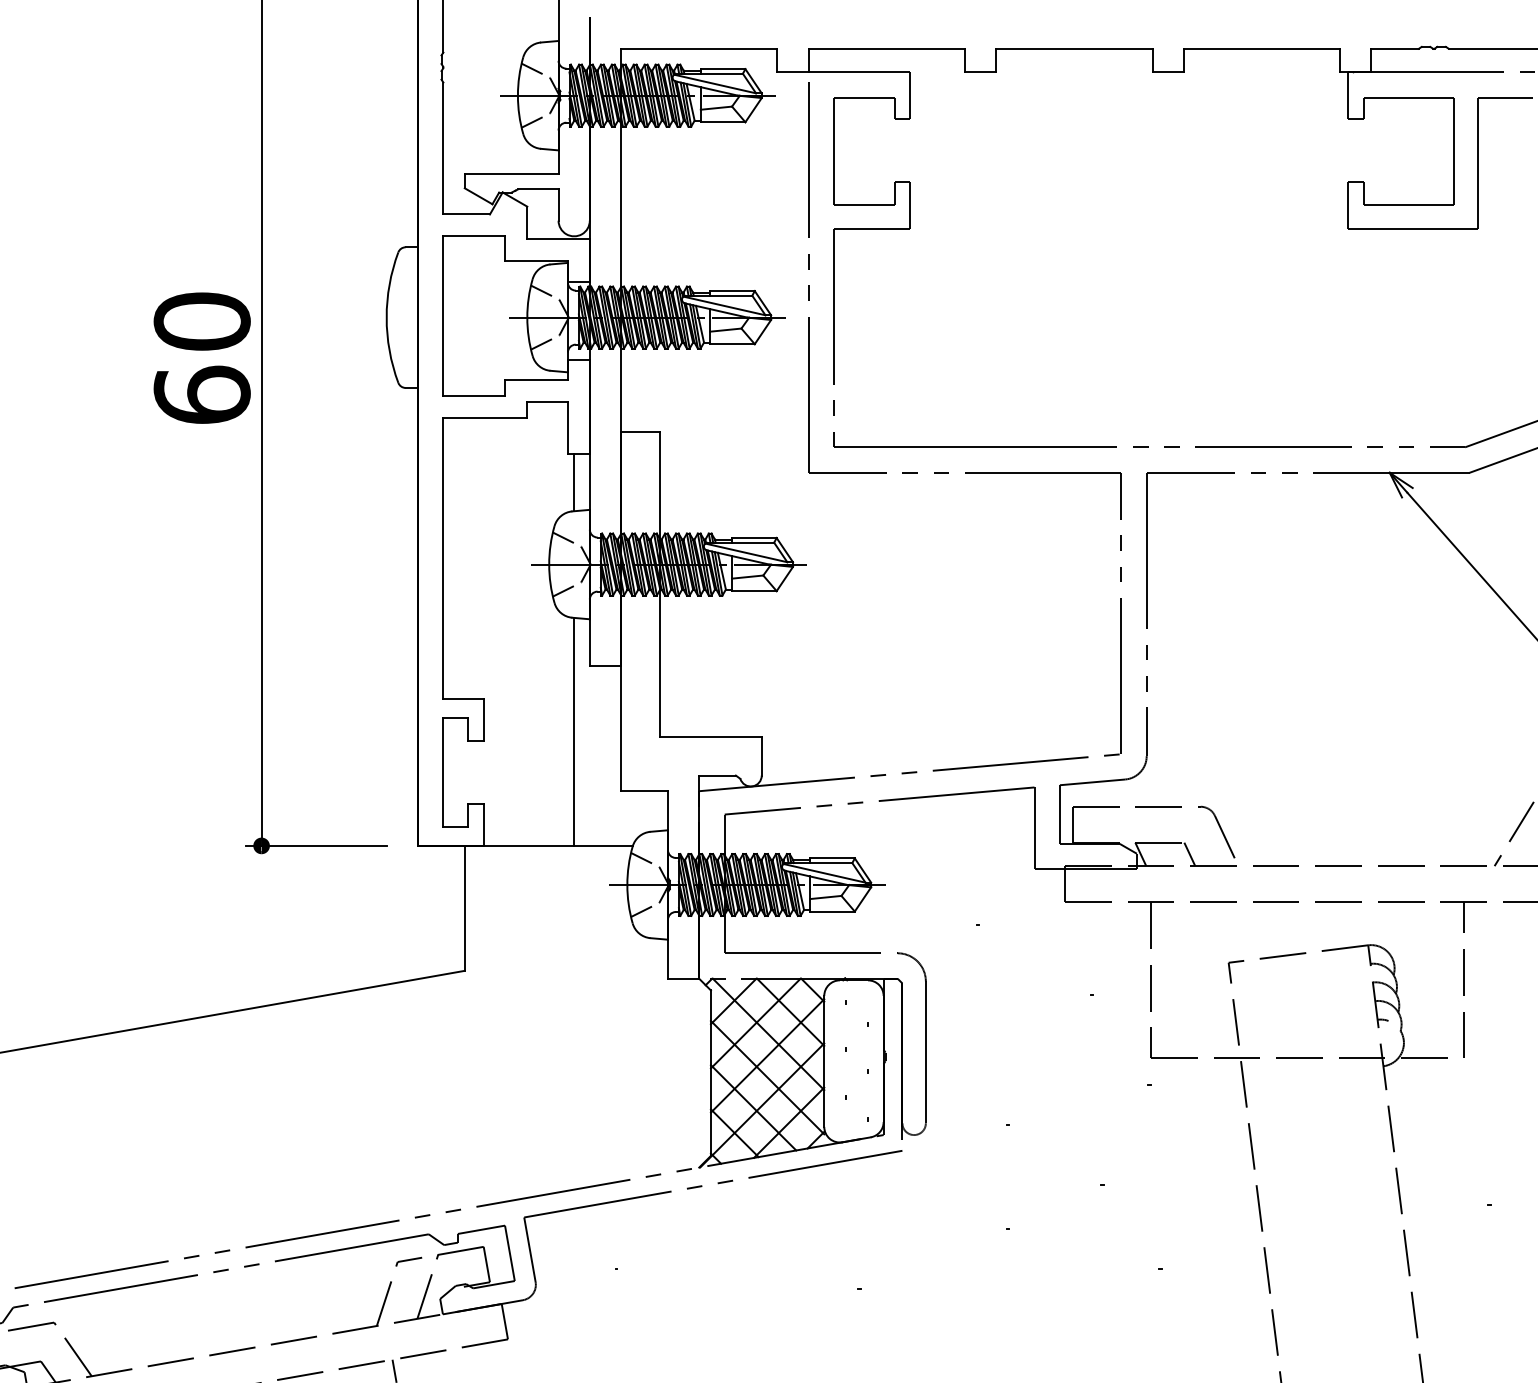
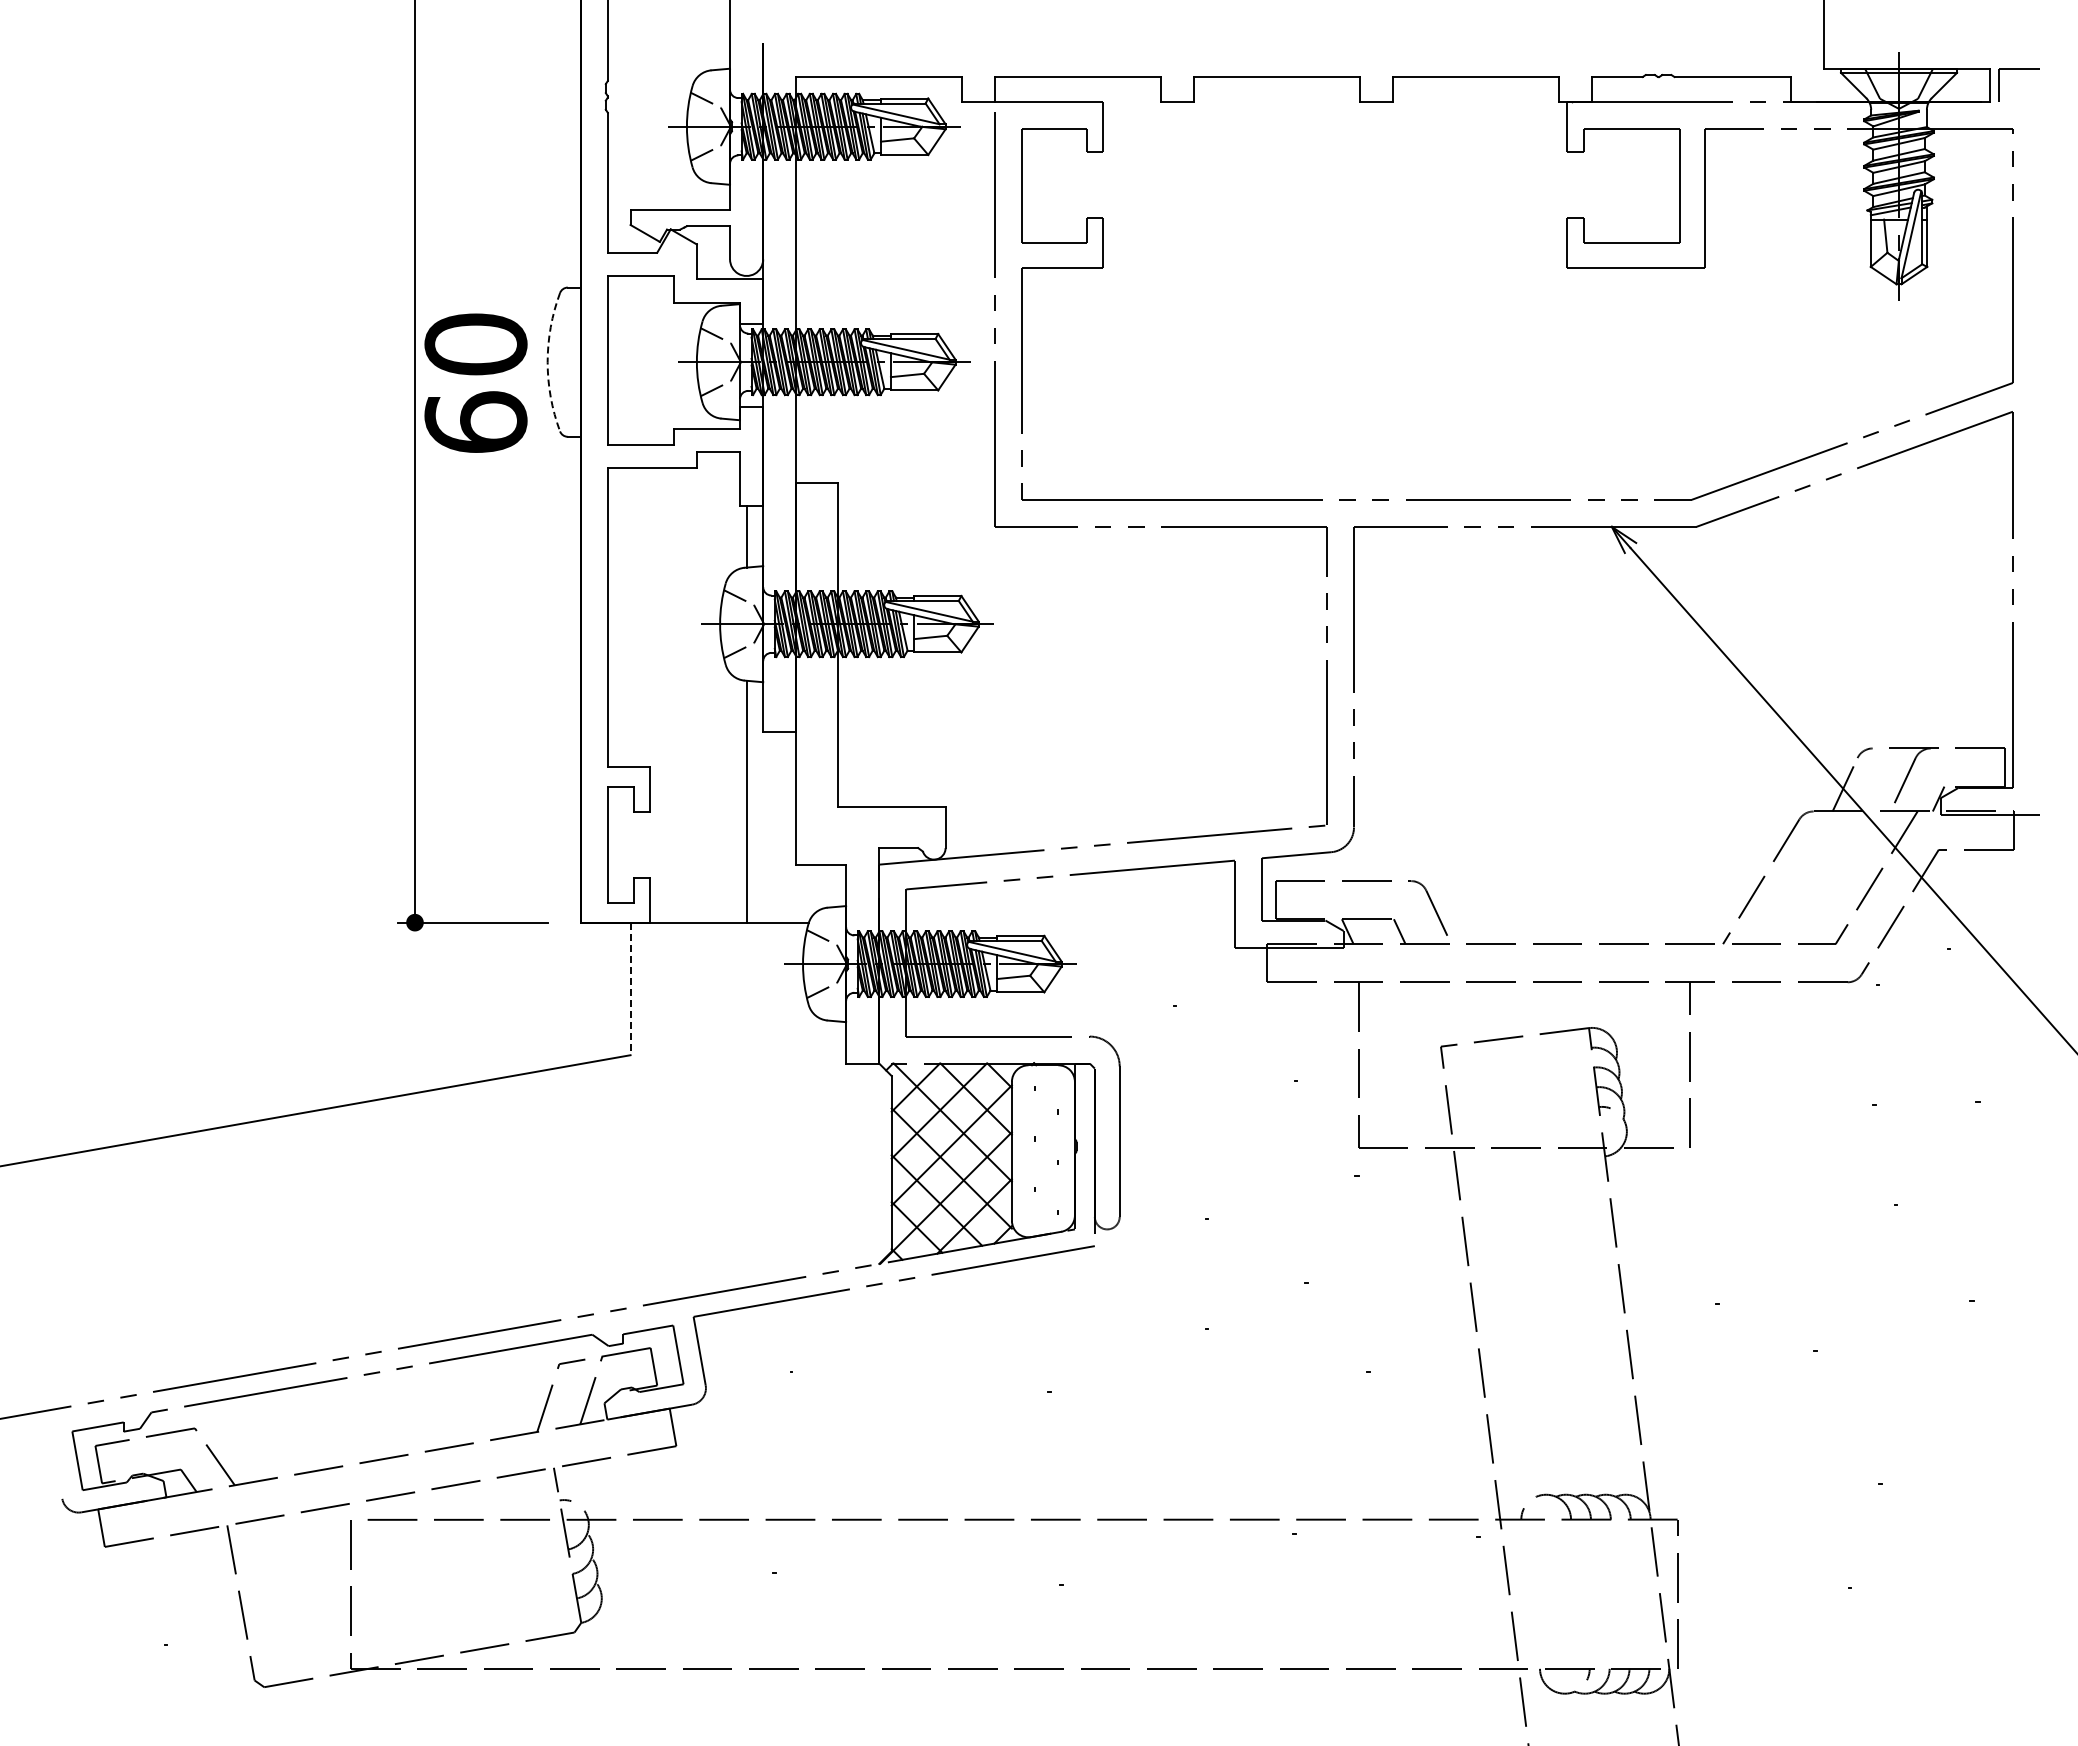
arc: (386, 317) -> (547, 362), solid -> dashed
text: (201, 357) -> (475, 382), moved
line: (464, 908) -> (630, 989), solid -> dashed

